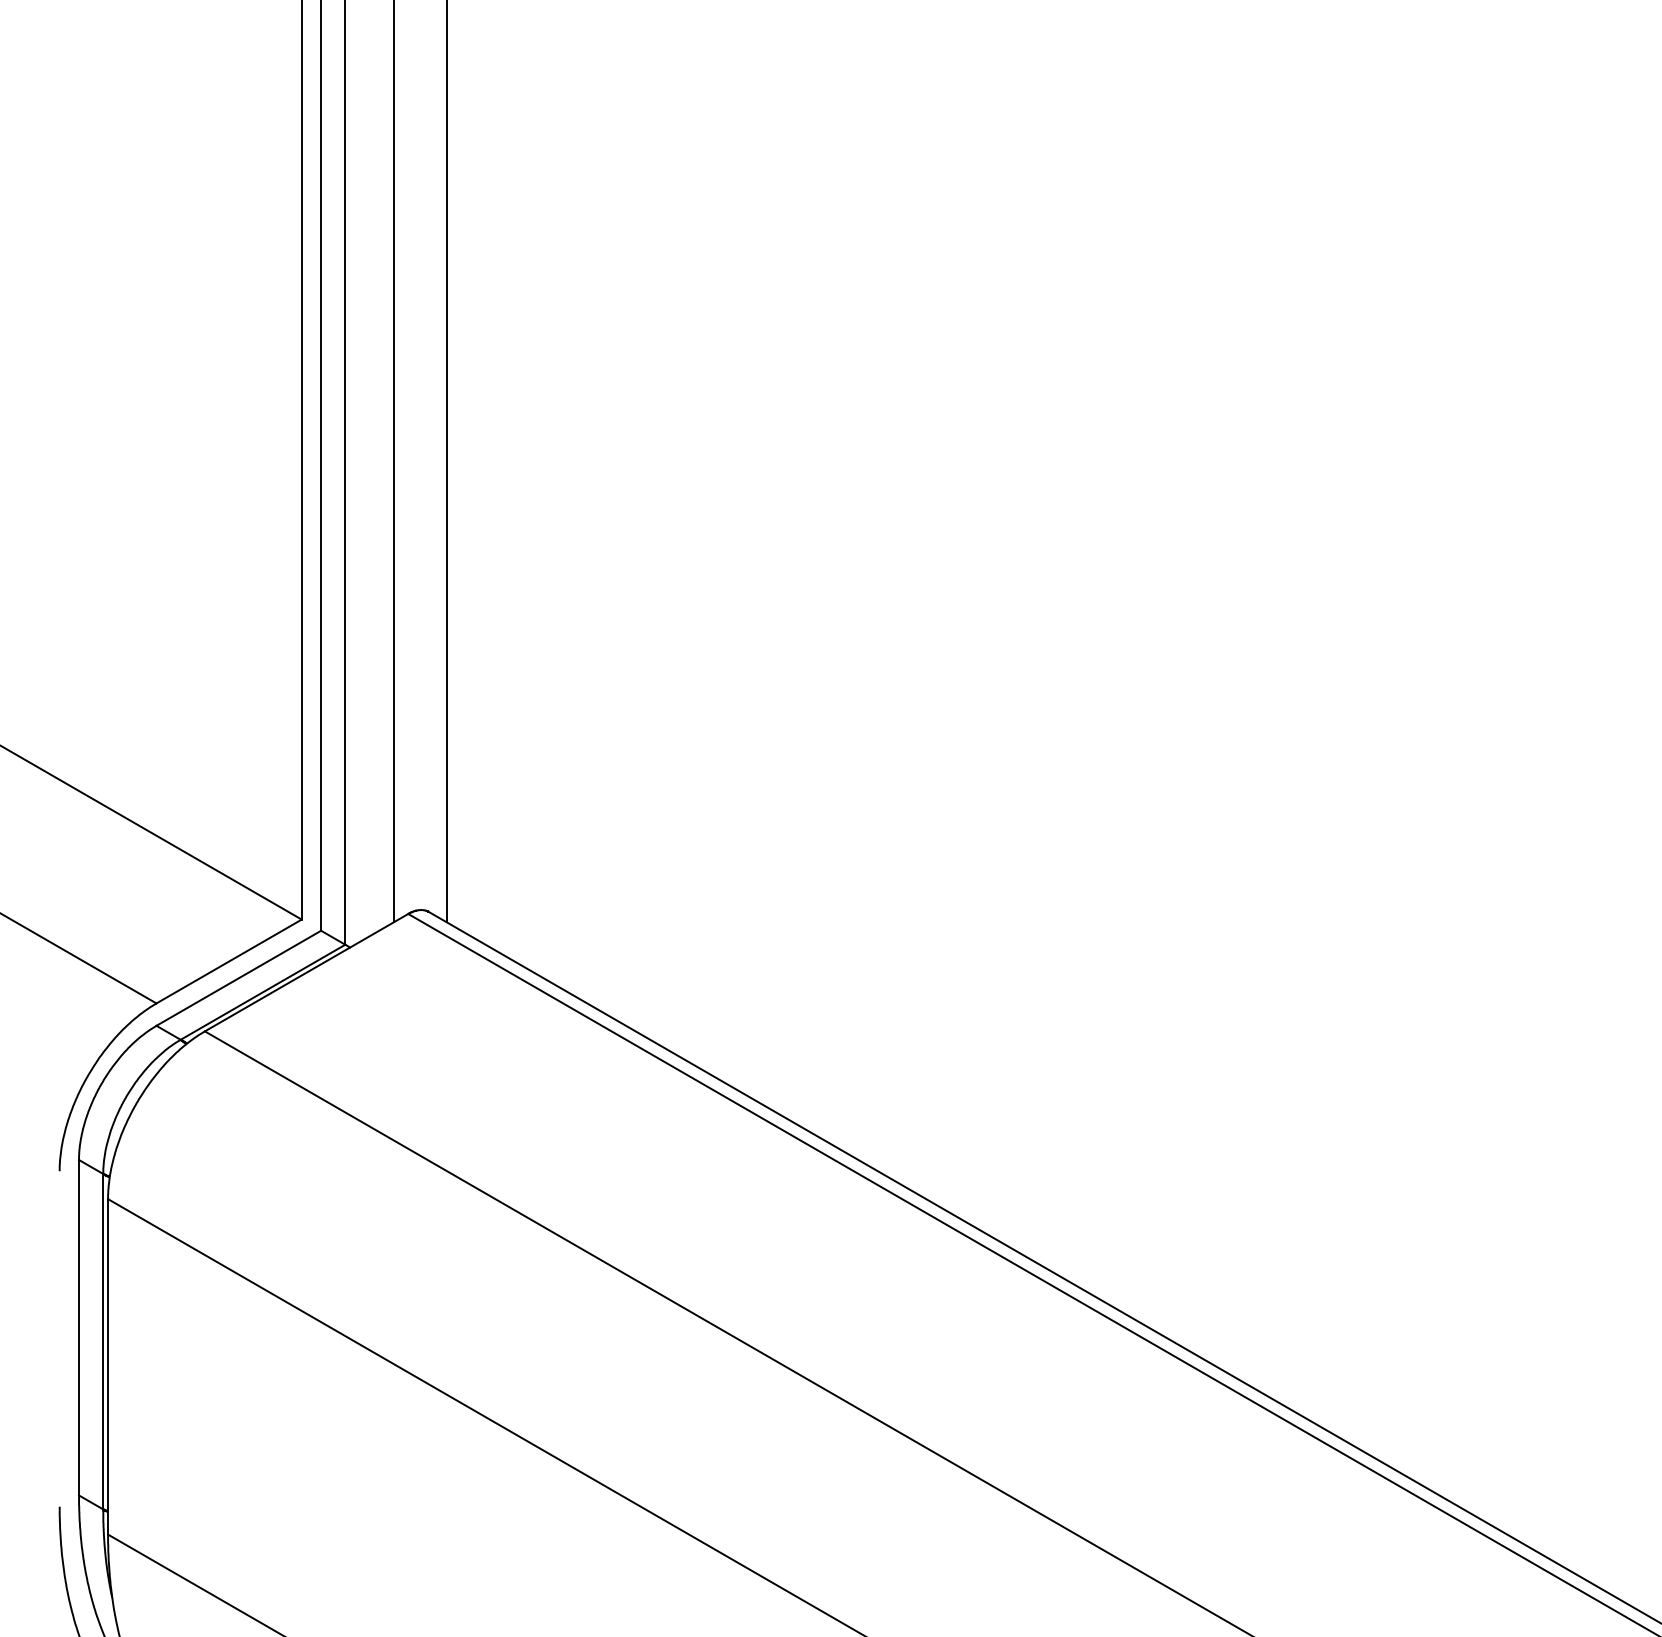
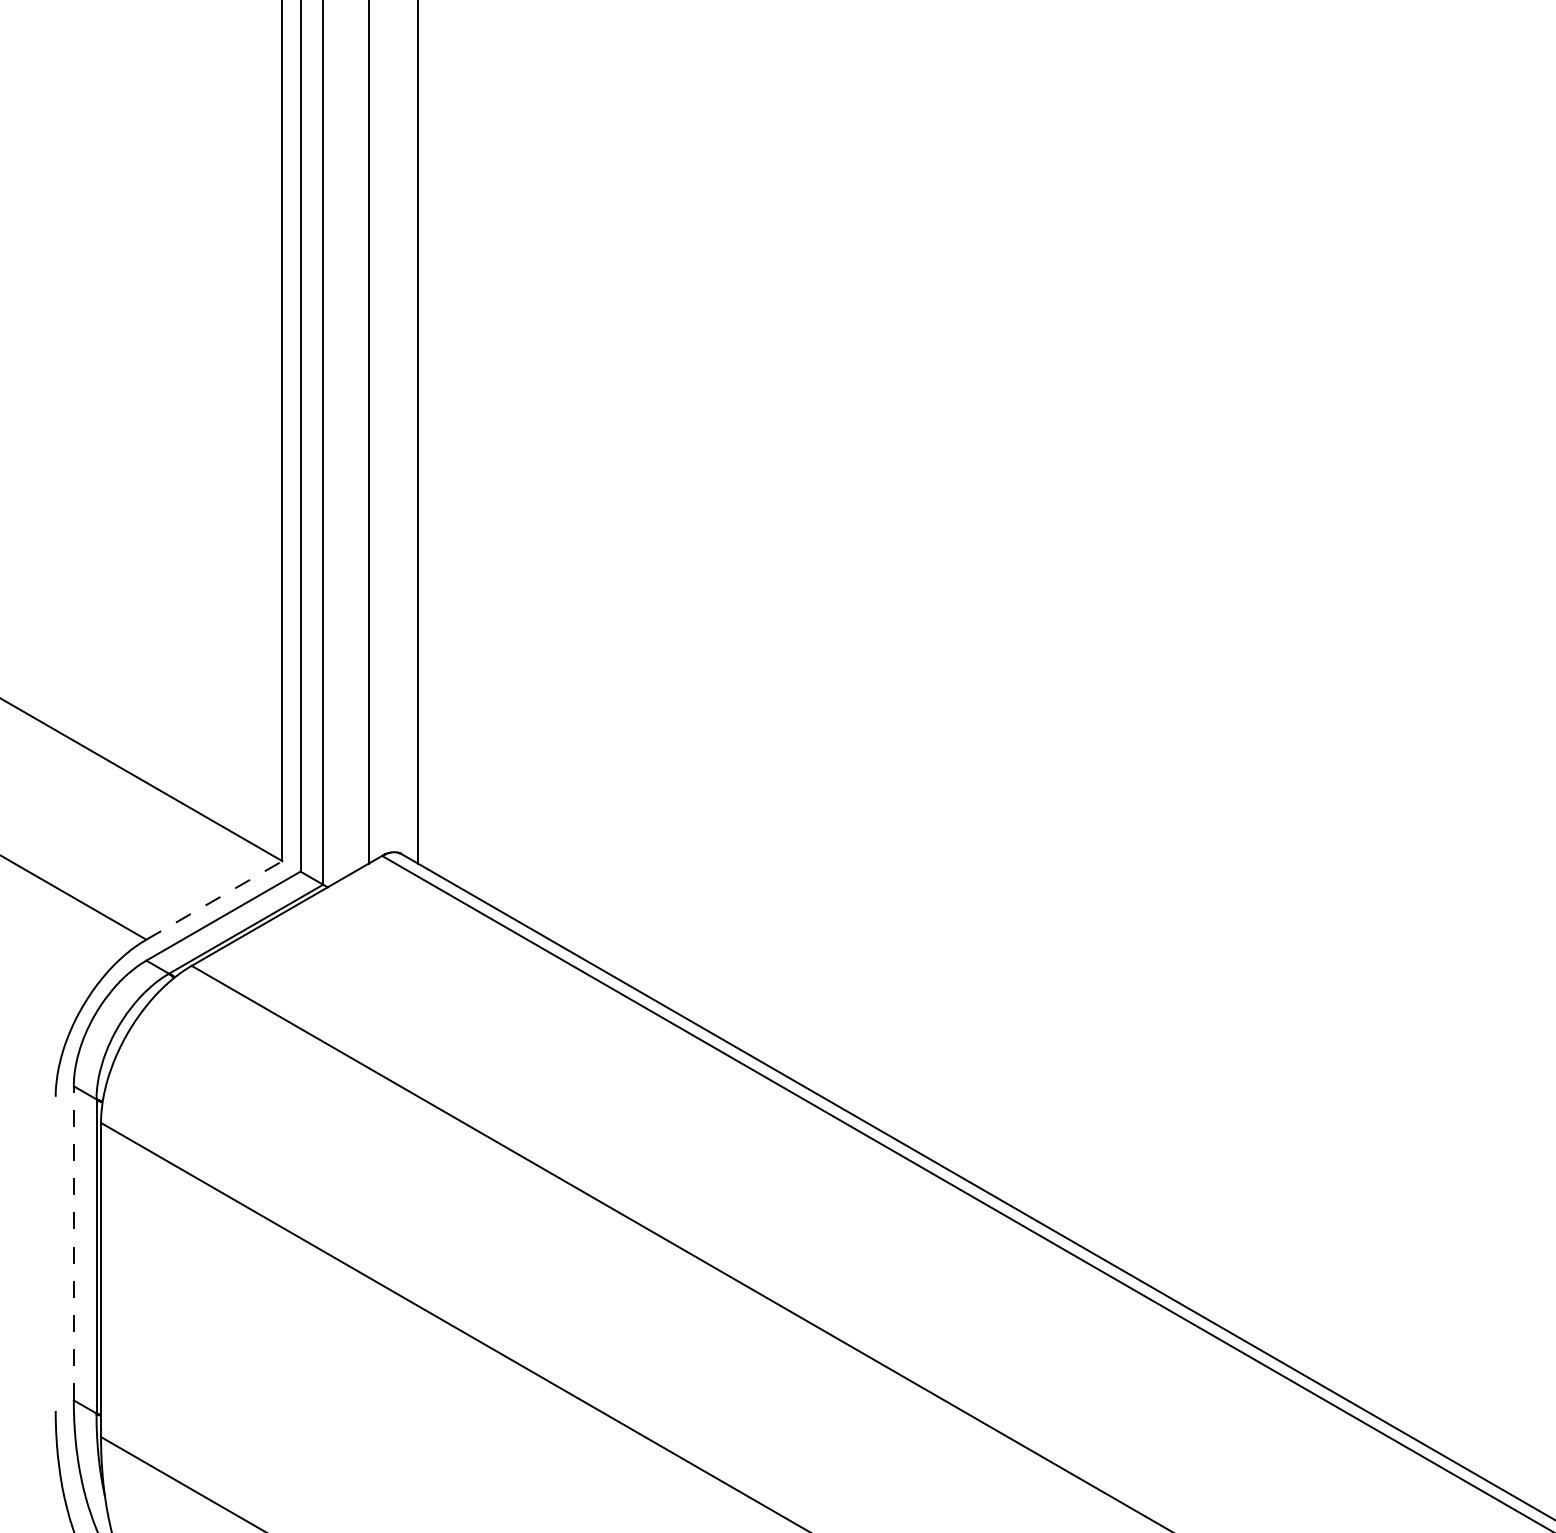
line: (229, 961) -> (214, 900), solid -> dashed
line: (78, 1326) -> (73, 1242), solid -> dashed

